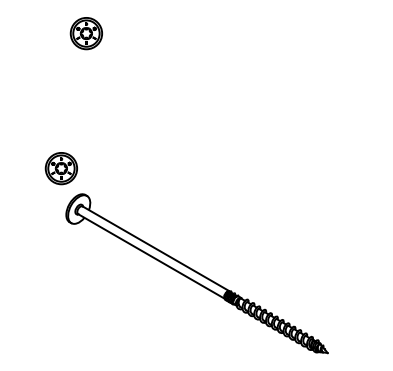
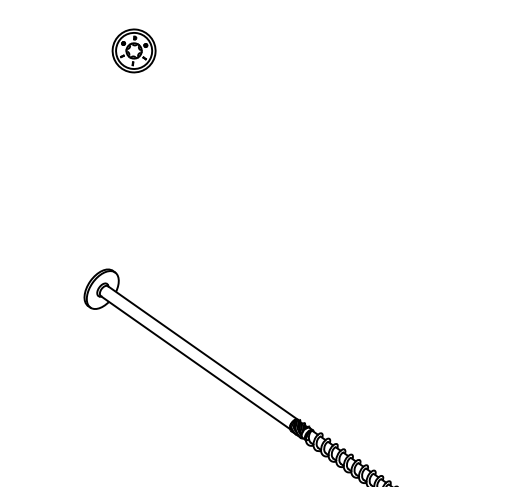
part: (60, 168) -> (82, 231), removed

